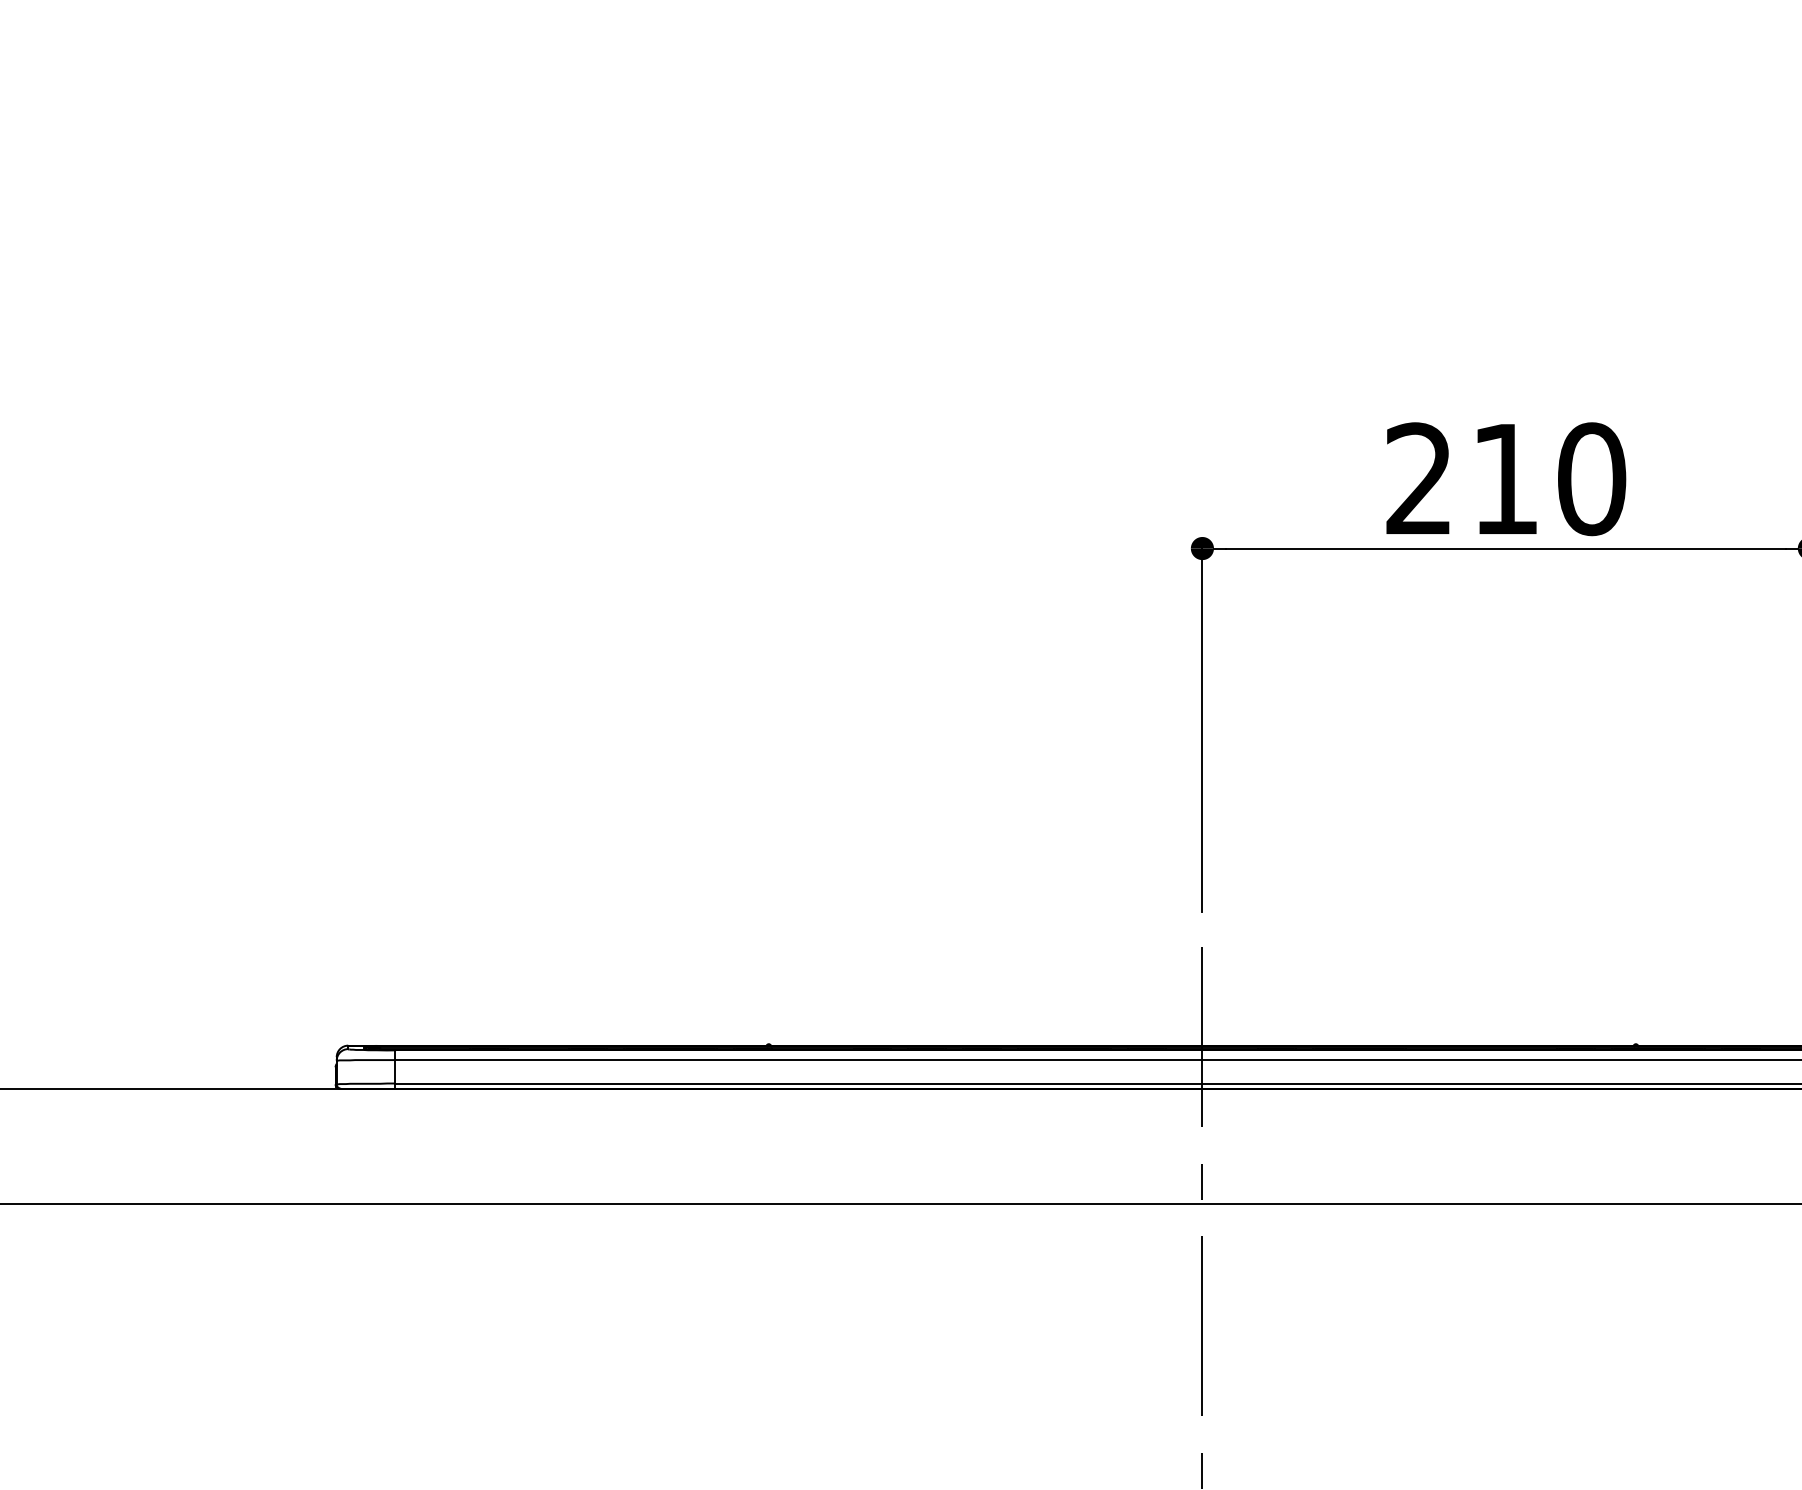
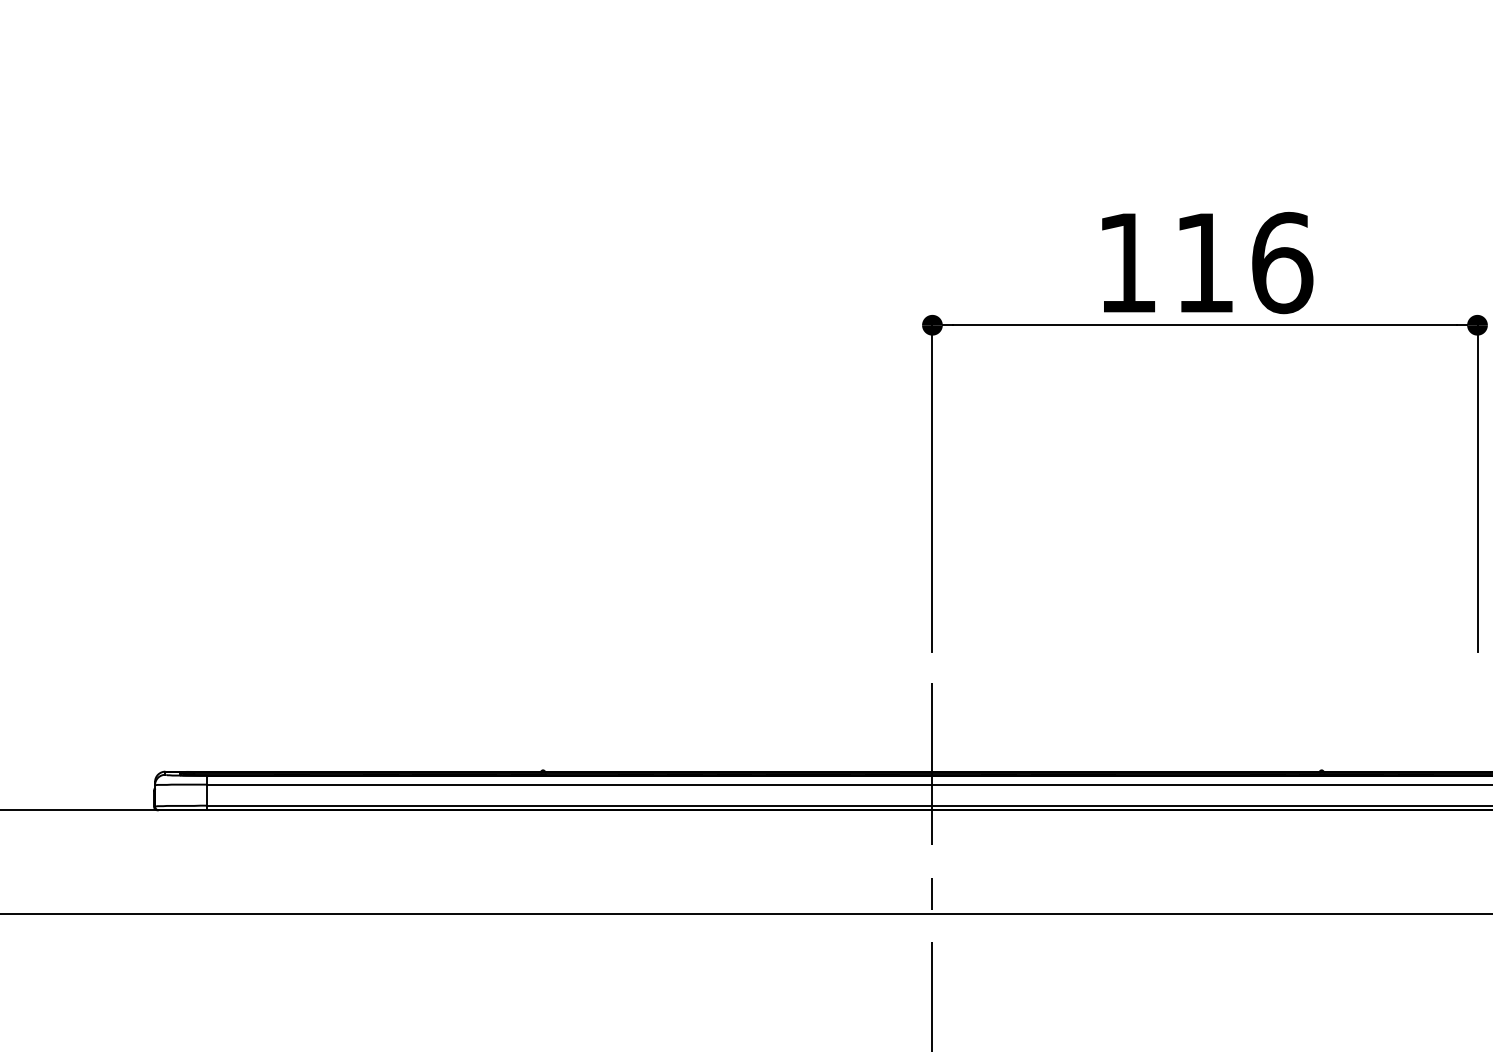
text: (1506, 479) -> (1205, 263), 210 -> 116

